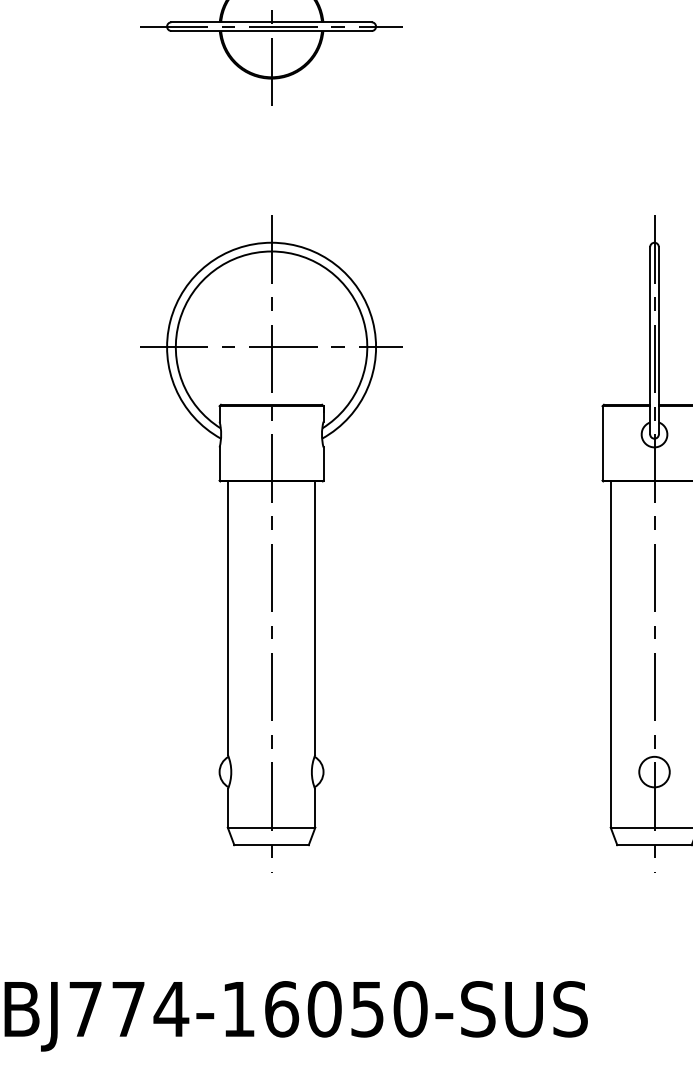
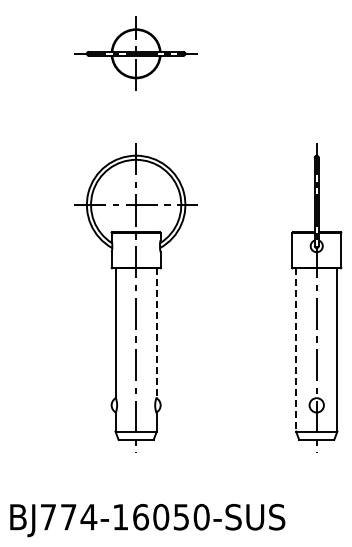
line: (314, 617) -> (156, 332), solid -> dashed
line: (611, 653) -> (296, 349), solid -> dashed

